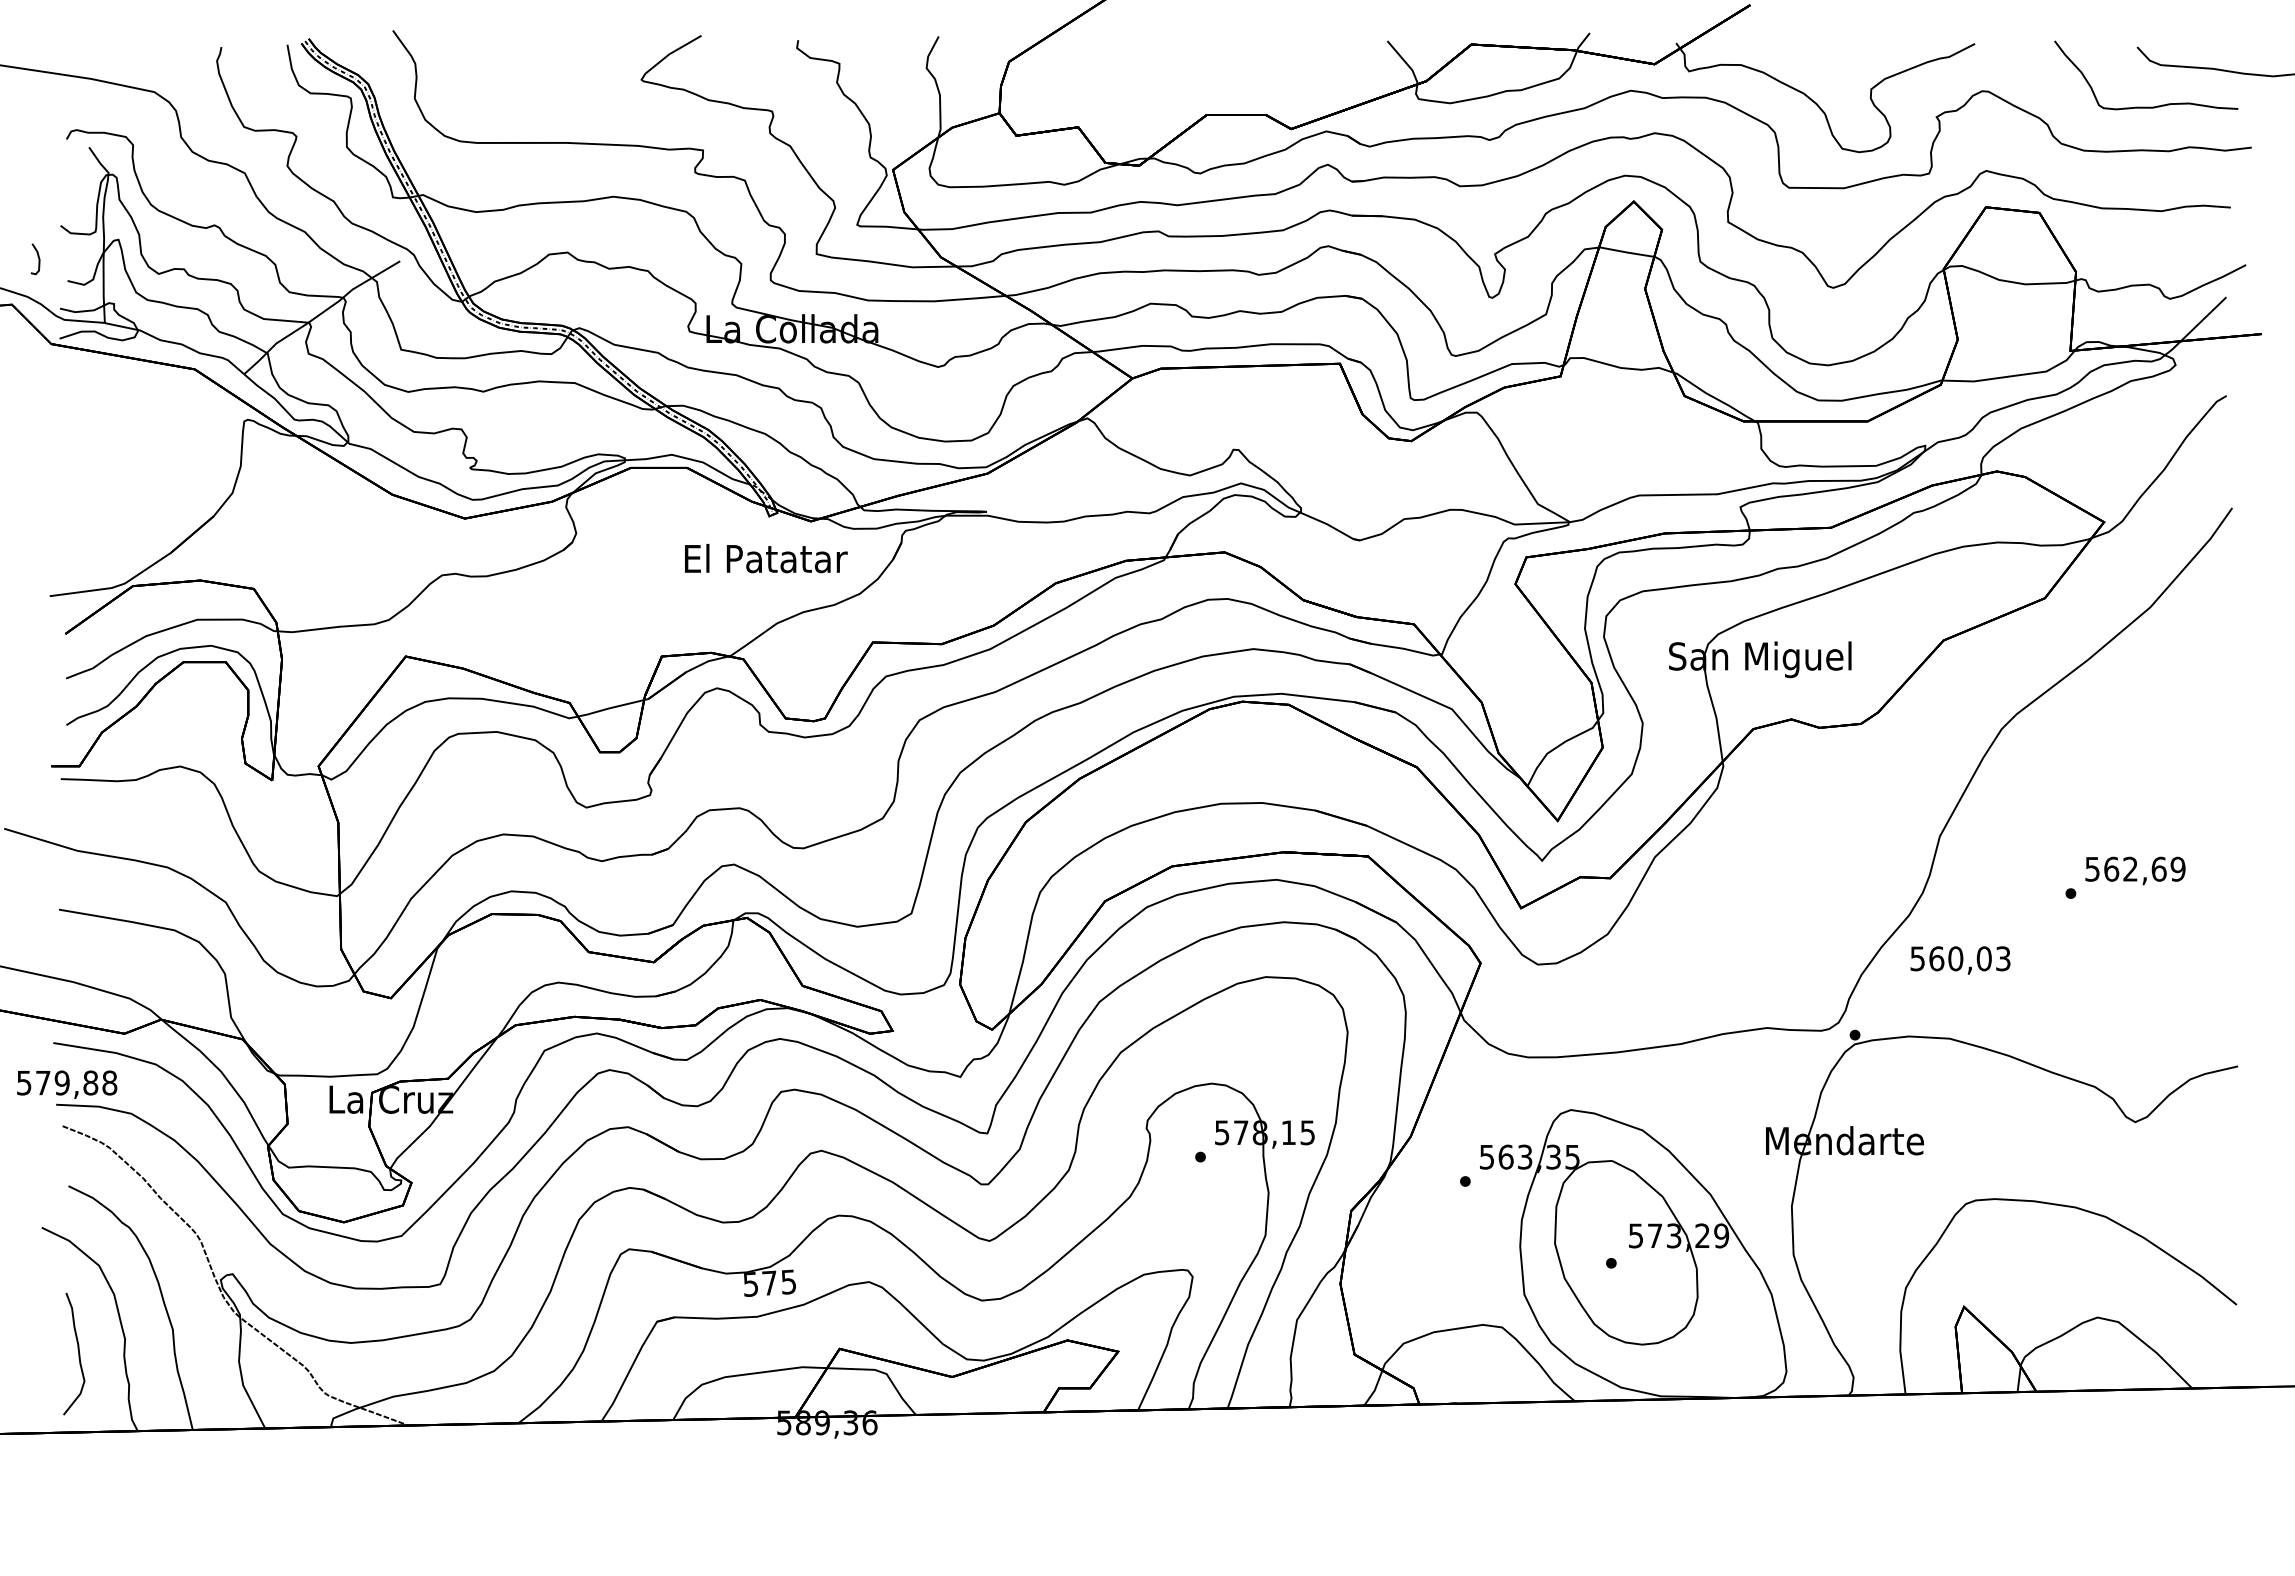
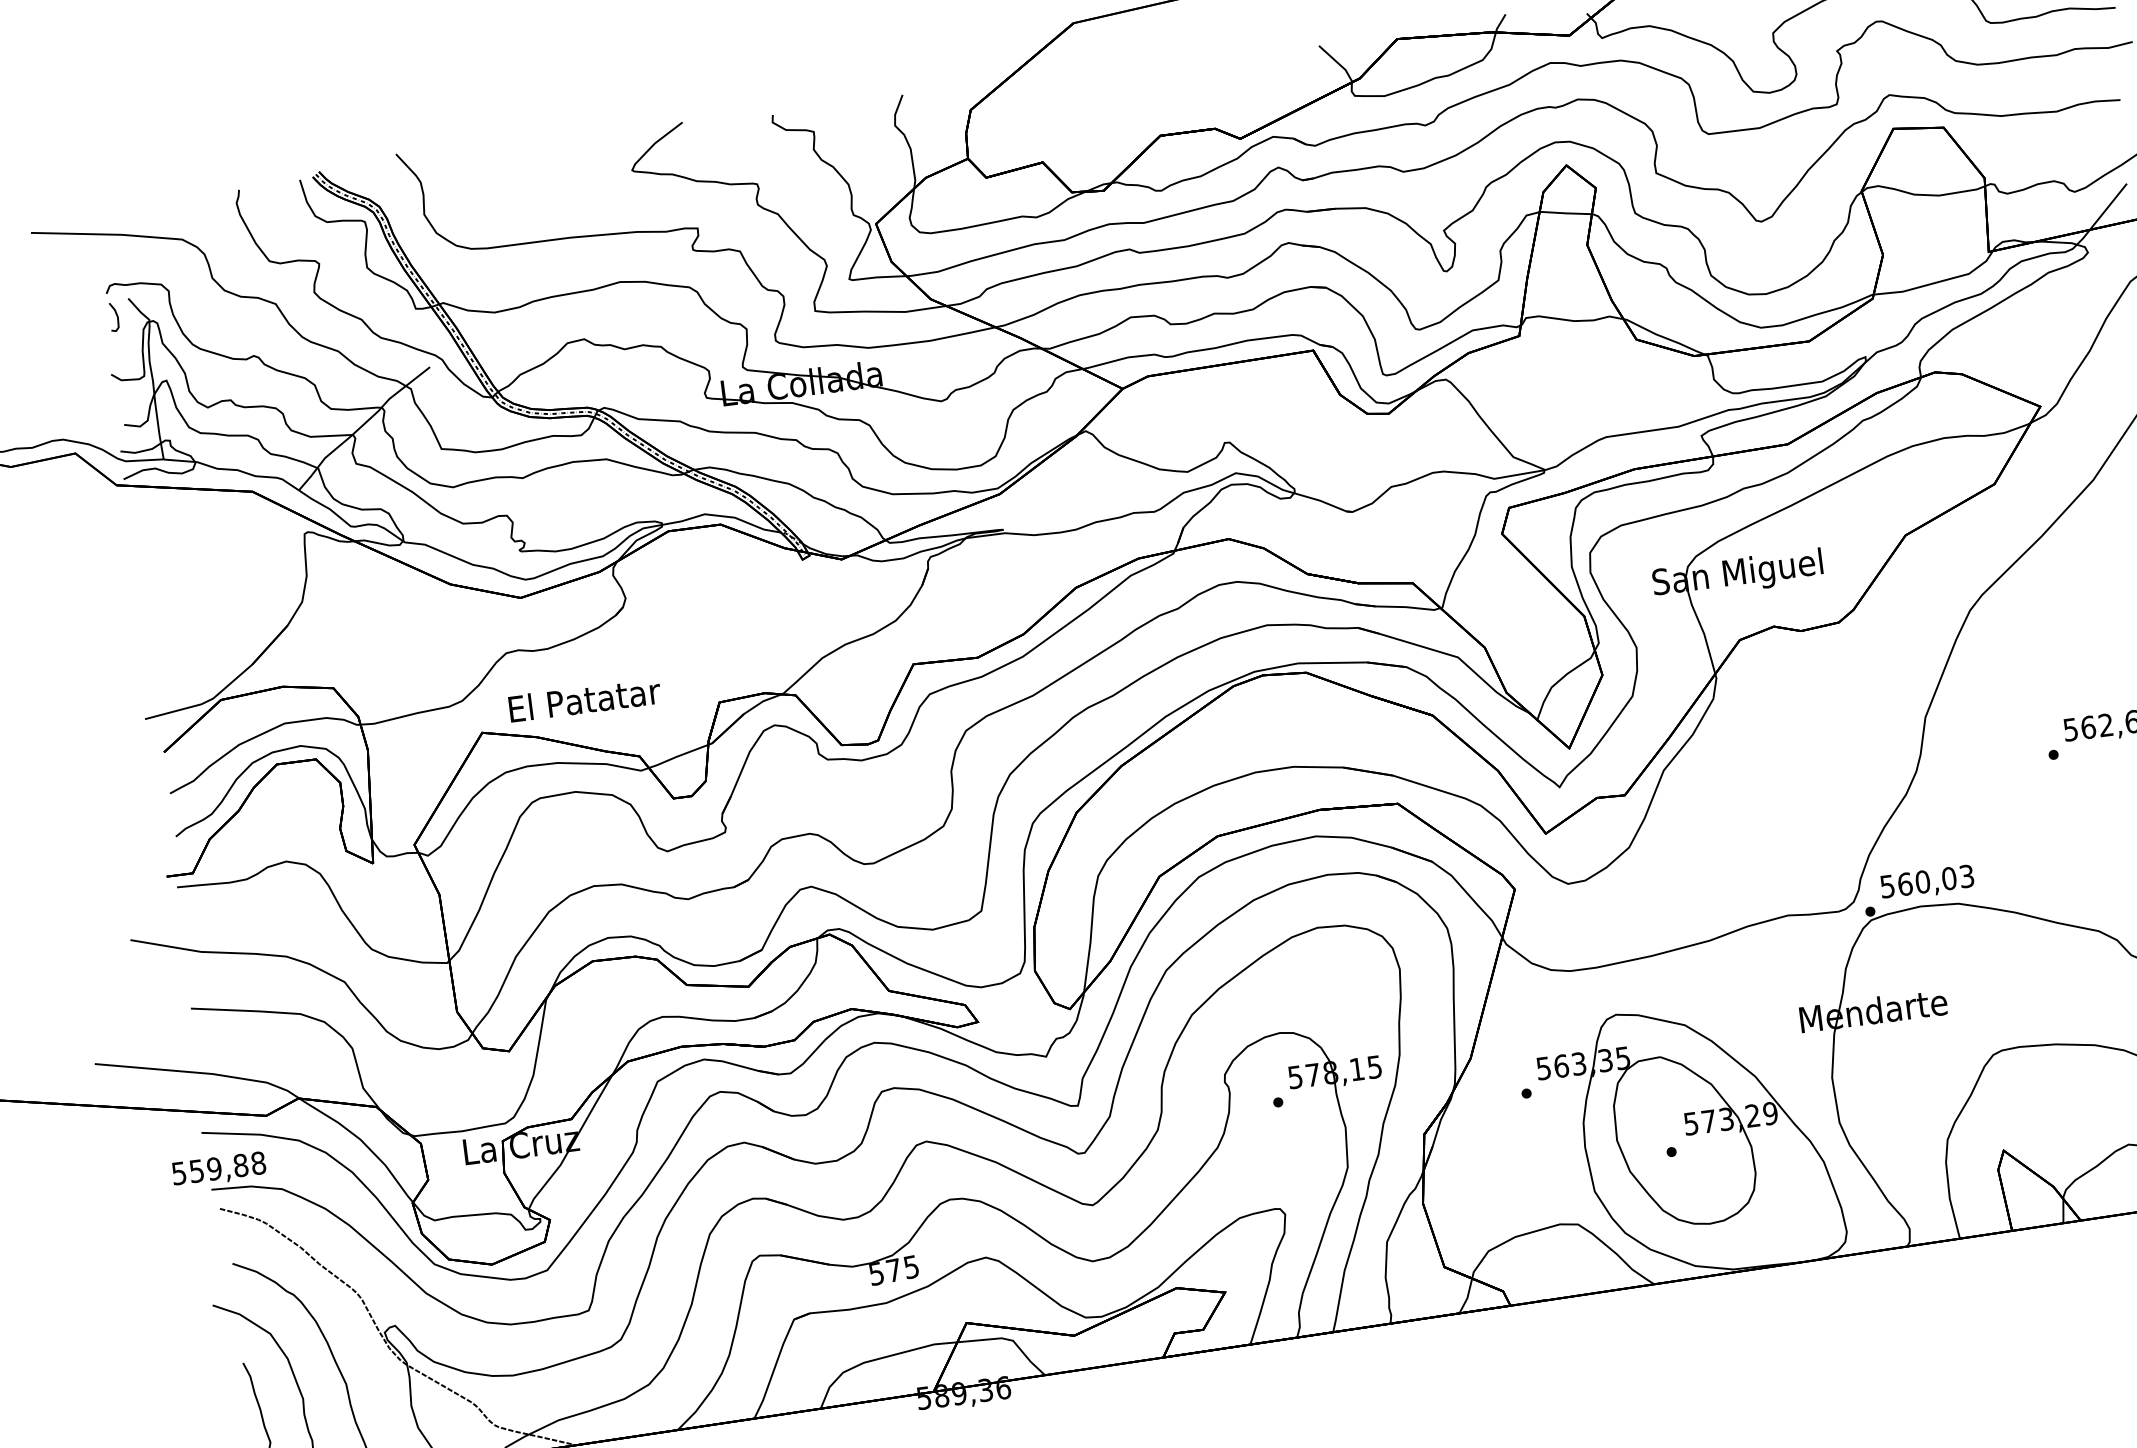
curve: (38, 259) -> (116, 317), moved
text: (766, 558) -> (585, 699), moved
text: (1960, 960) -> (1927, 883), moved
text: (43, 1083) -> (197, 1171), 579,88 -> 559,88

